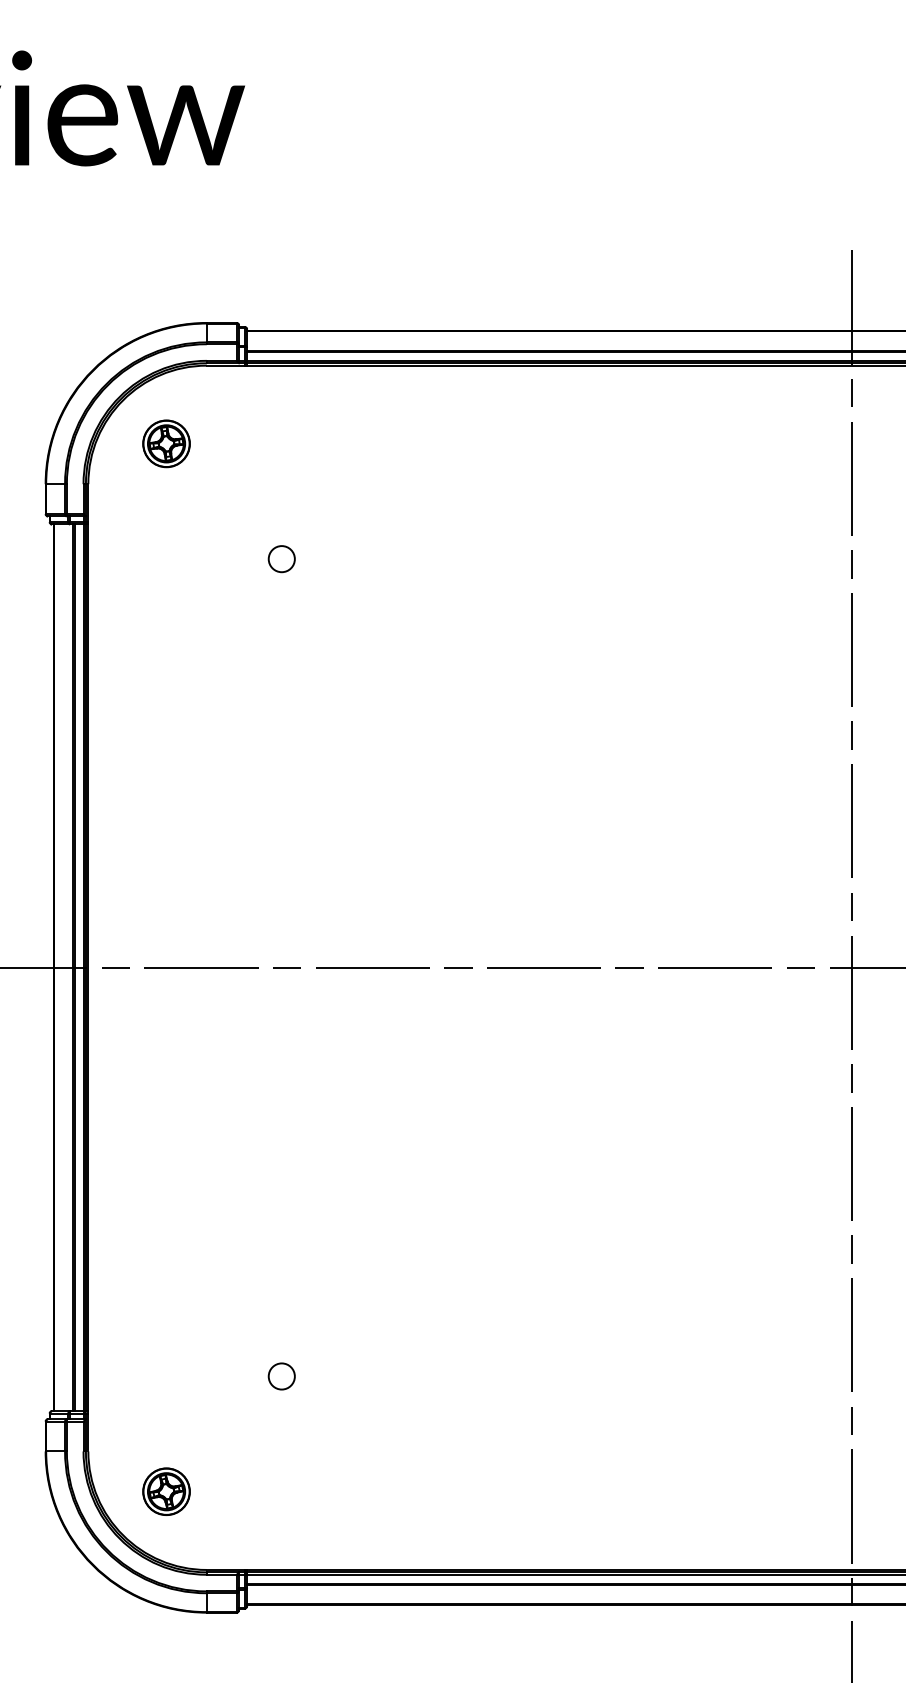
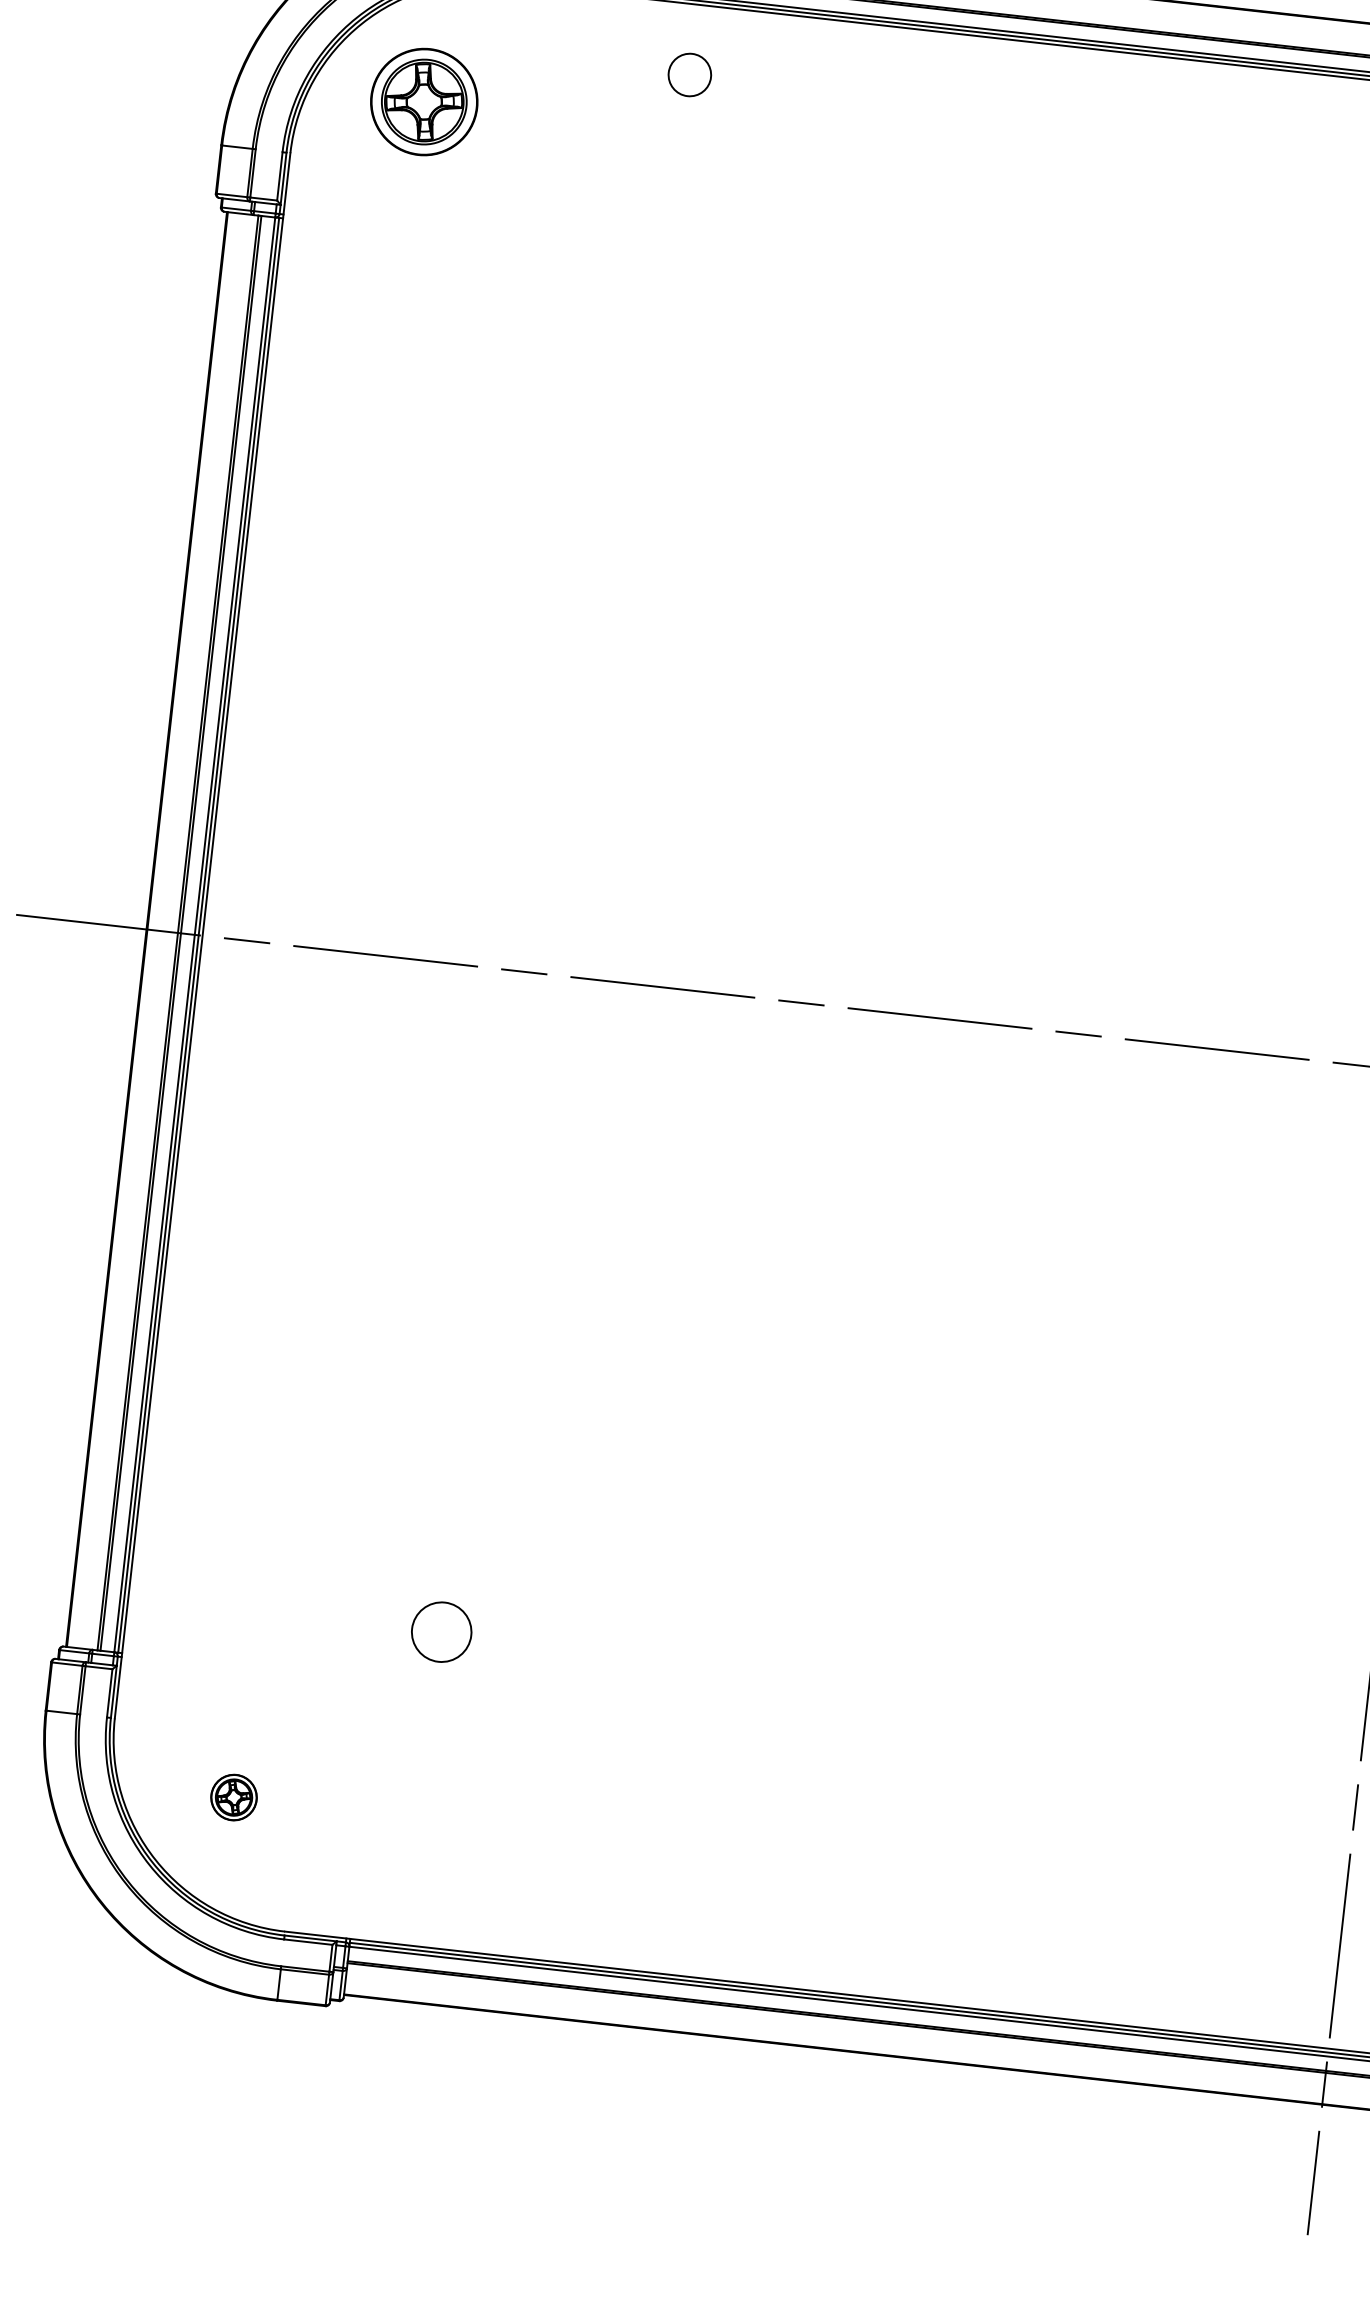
part: (166, 443) -> (424, 101), size x1.4
circle: (281, 559) -> (689, 75), moved
circle: (281, 1376) -> (440, 1632), size x1.4
part: (166, 1491) -> (234, 1797), size x0.6

